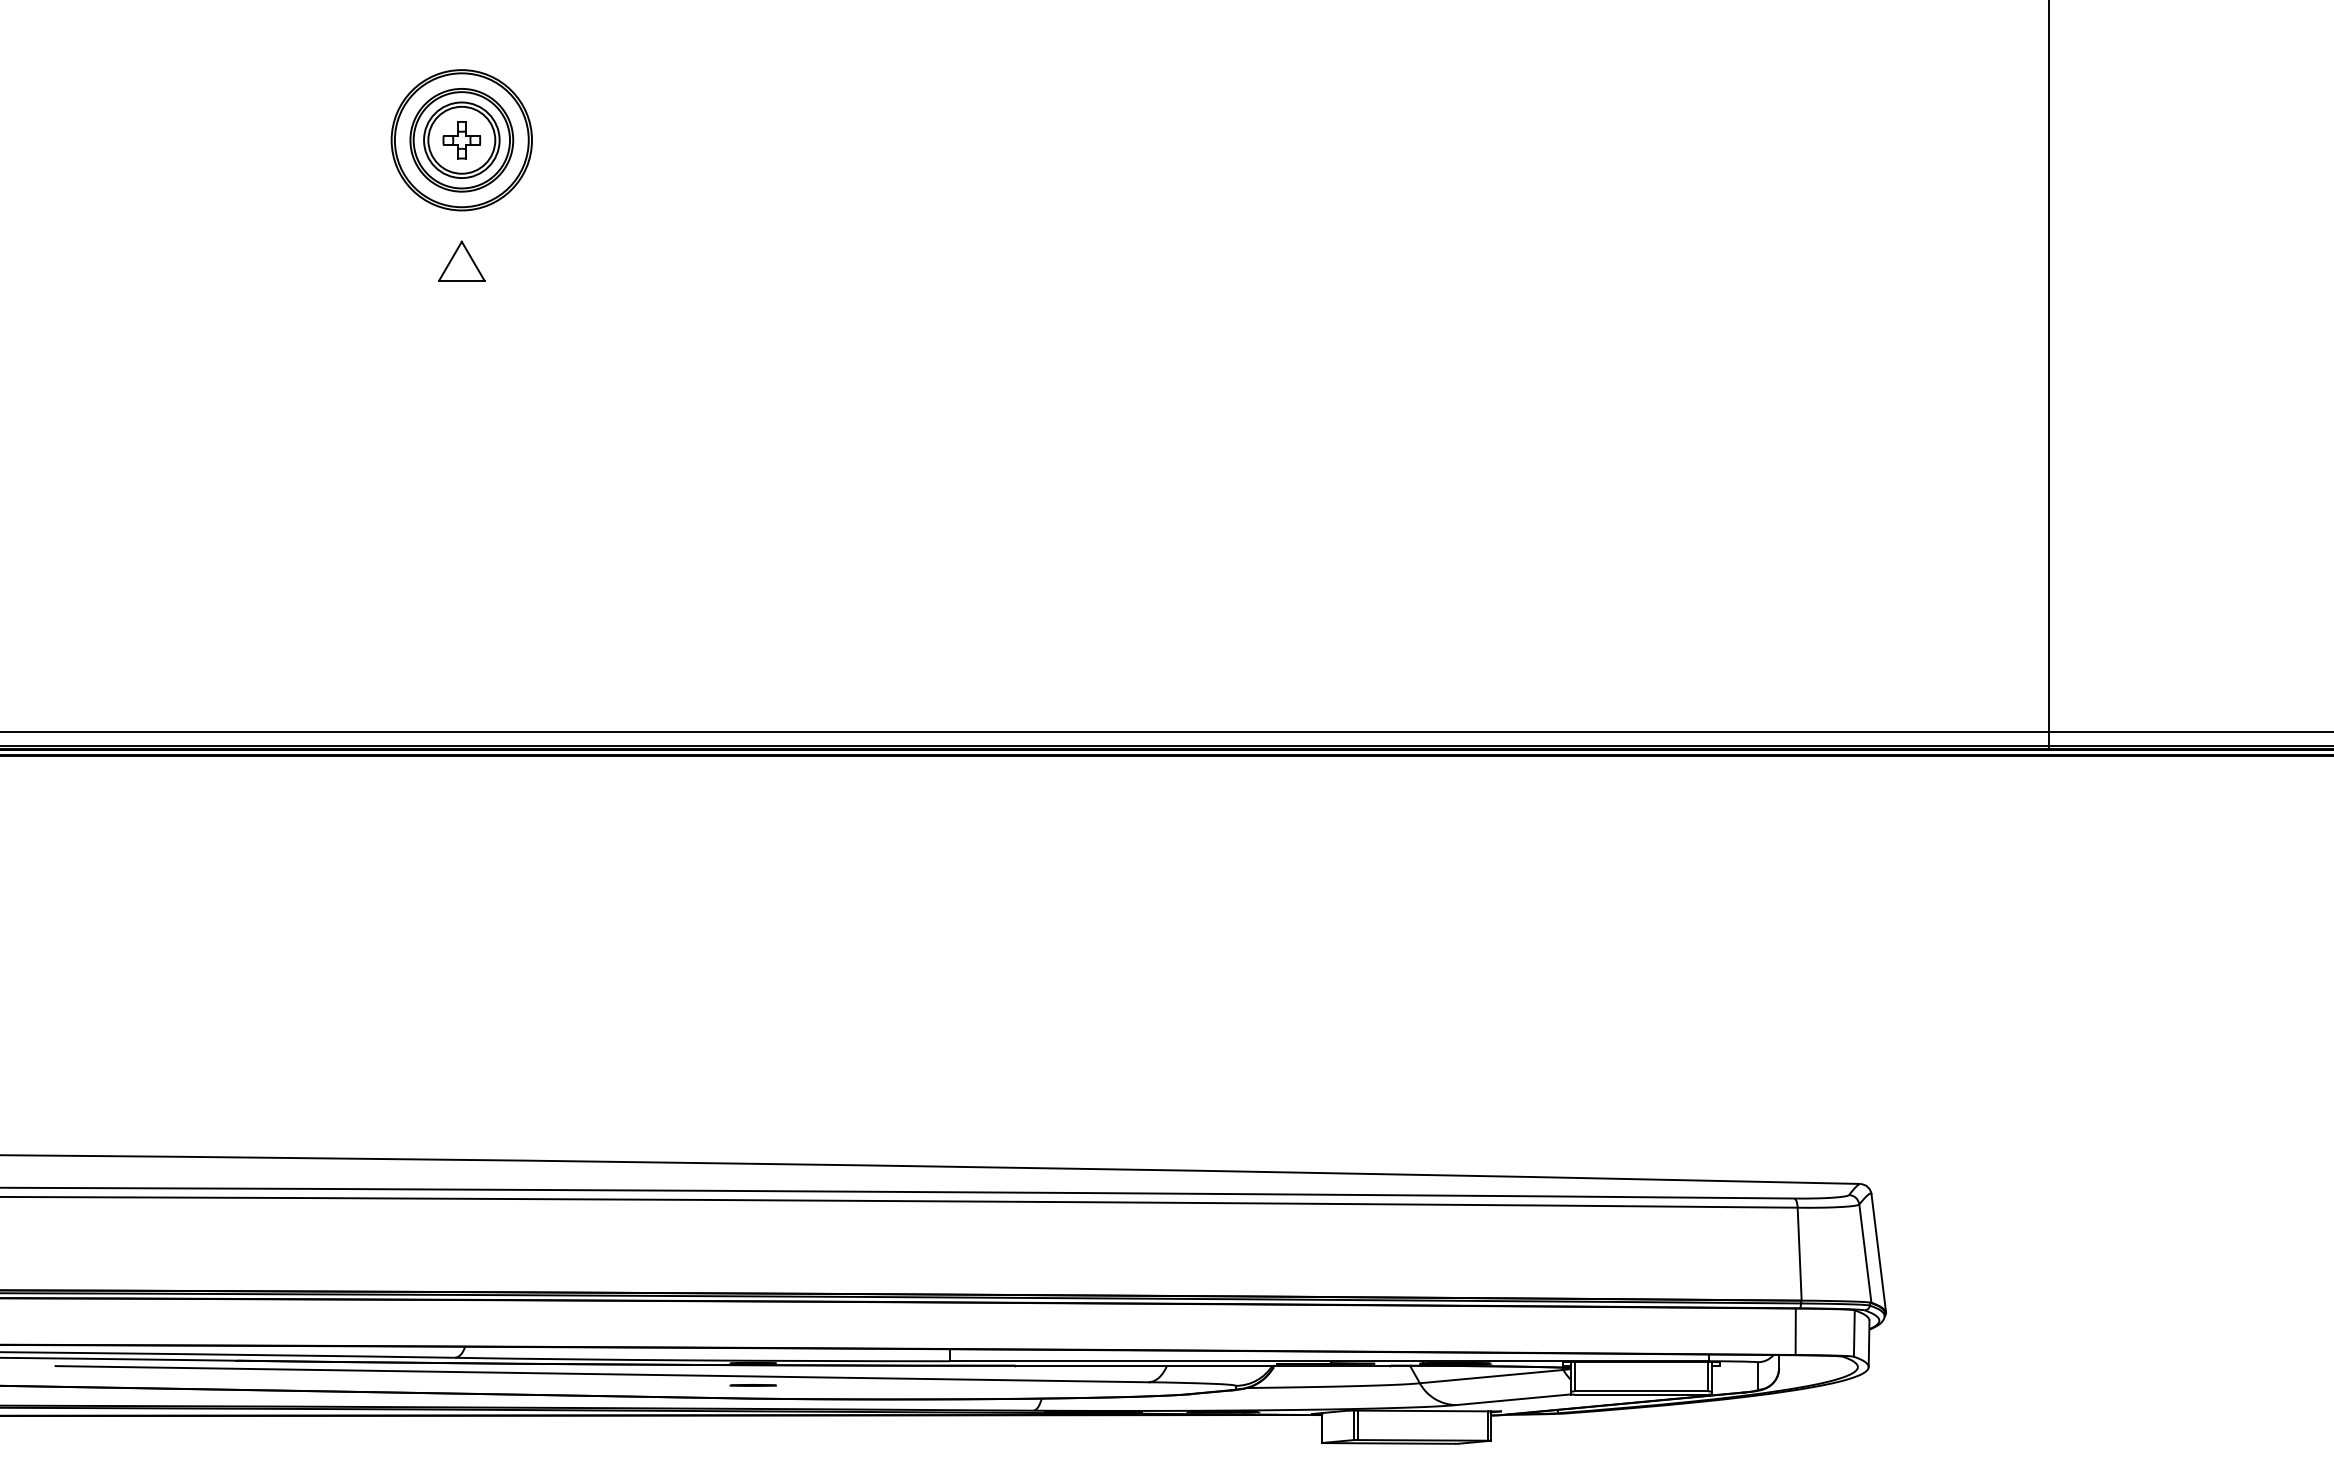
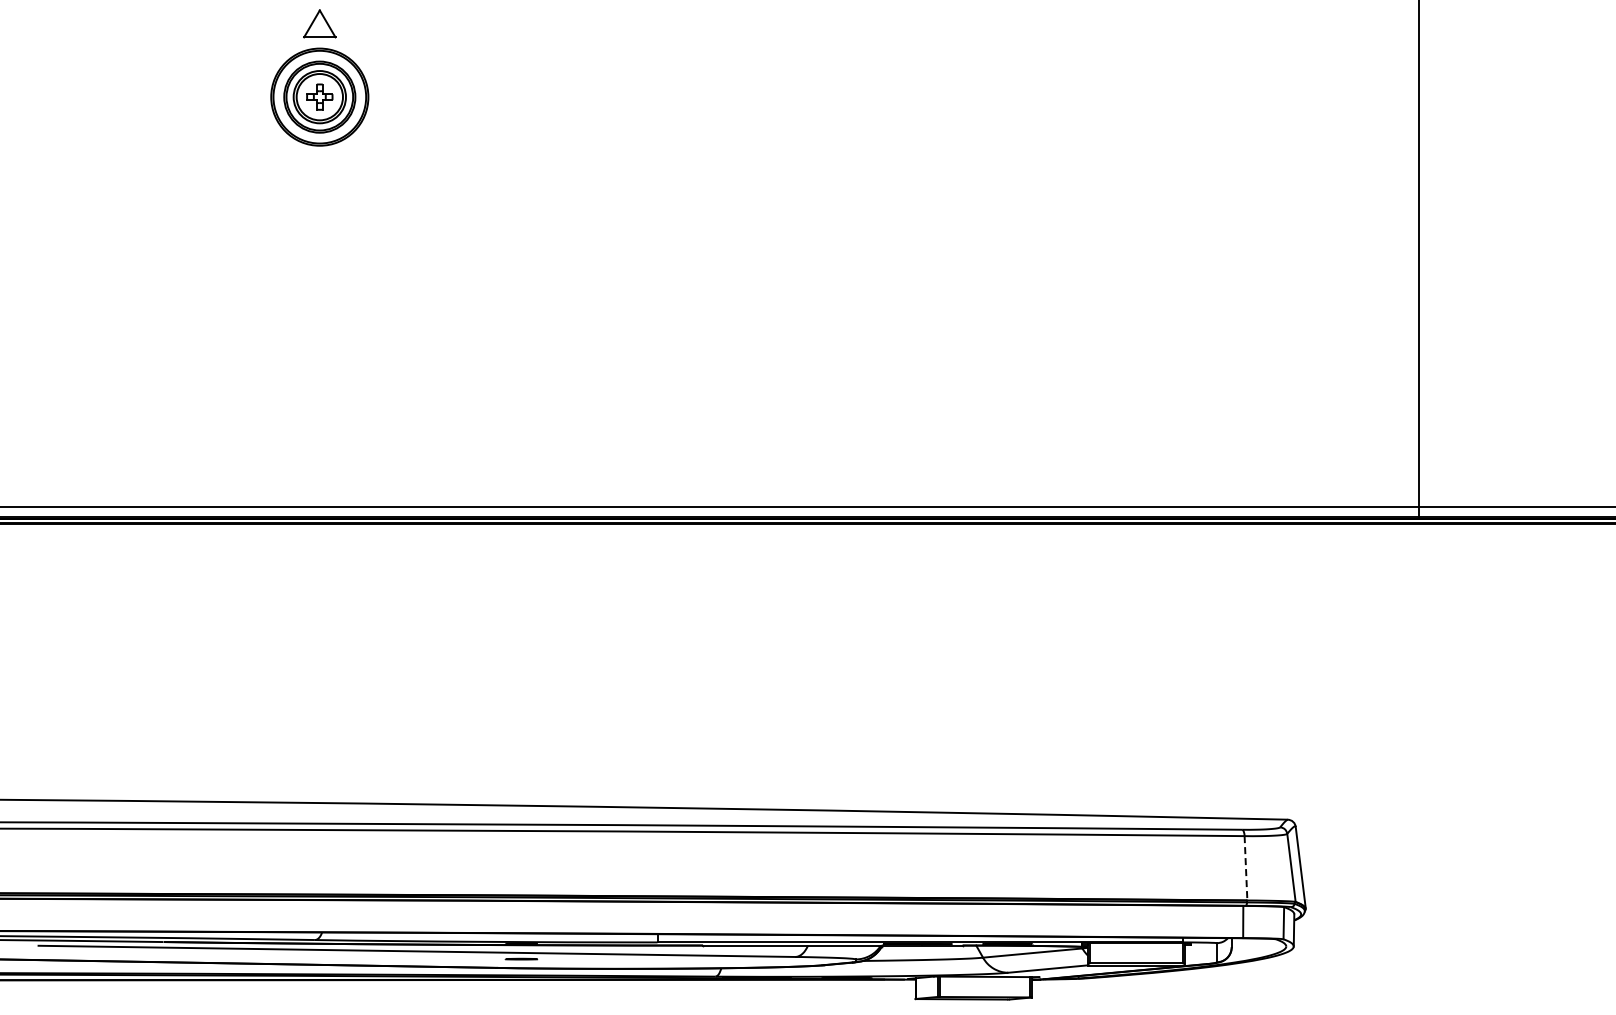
part: (461, 260) -> (319, 23), moved
line: (1800, 1254) -> (1246, 868), solid -> dashed

